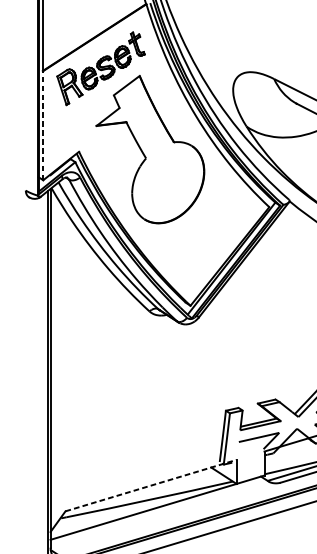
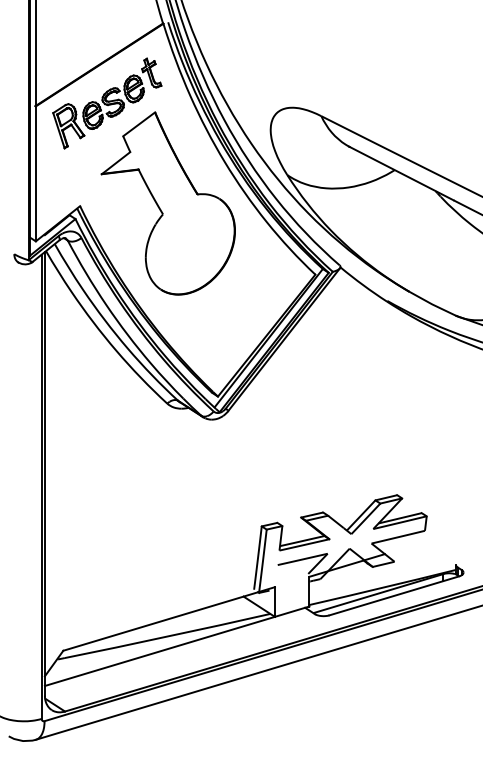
line: (42, 125) -> (35, 173), dashed -> solid
line: (151, 485) -> (169, 618), dashed -> solid

